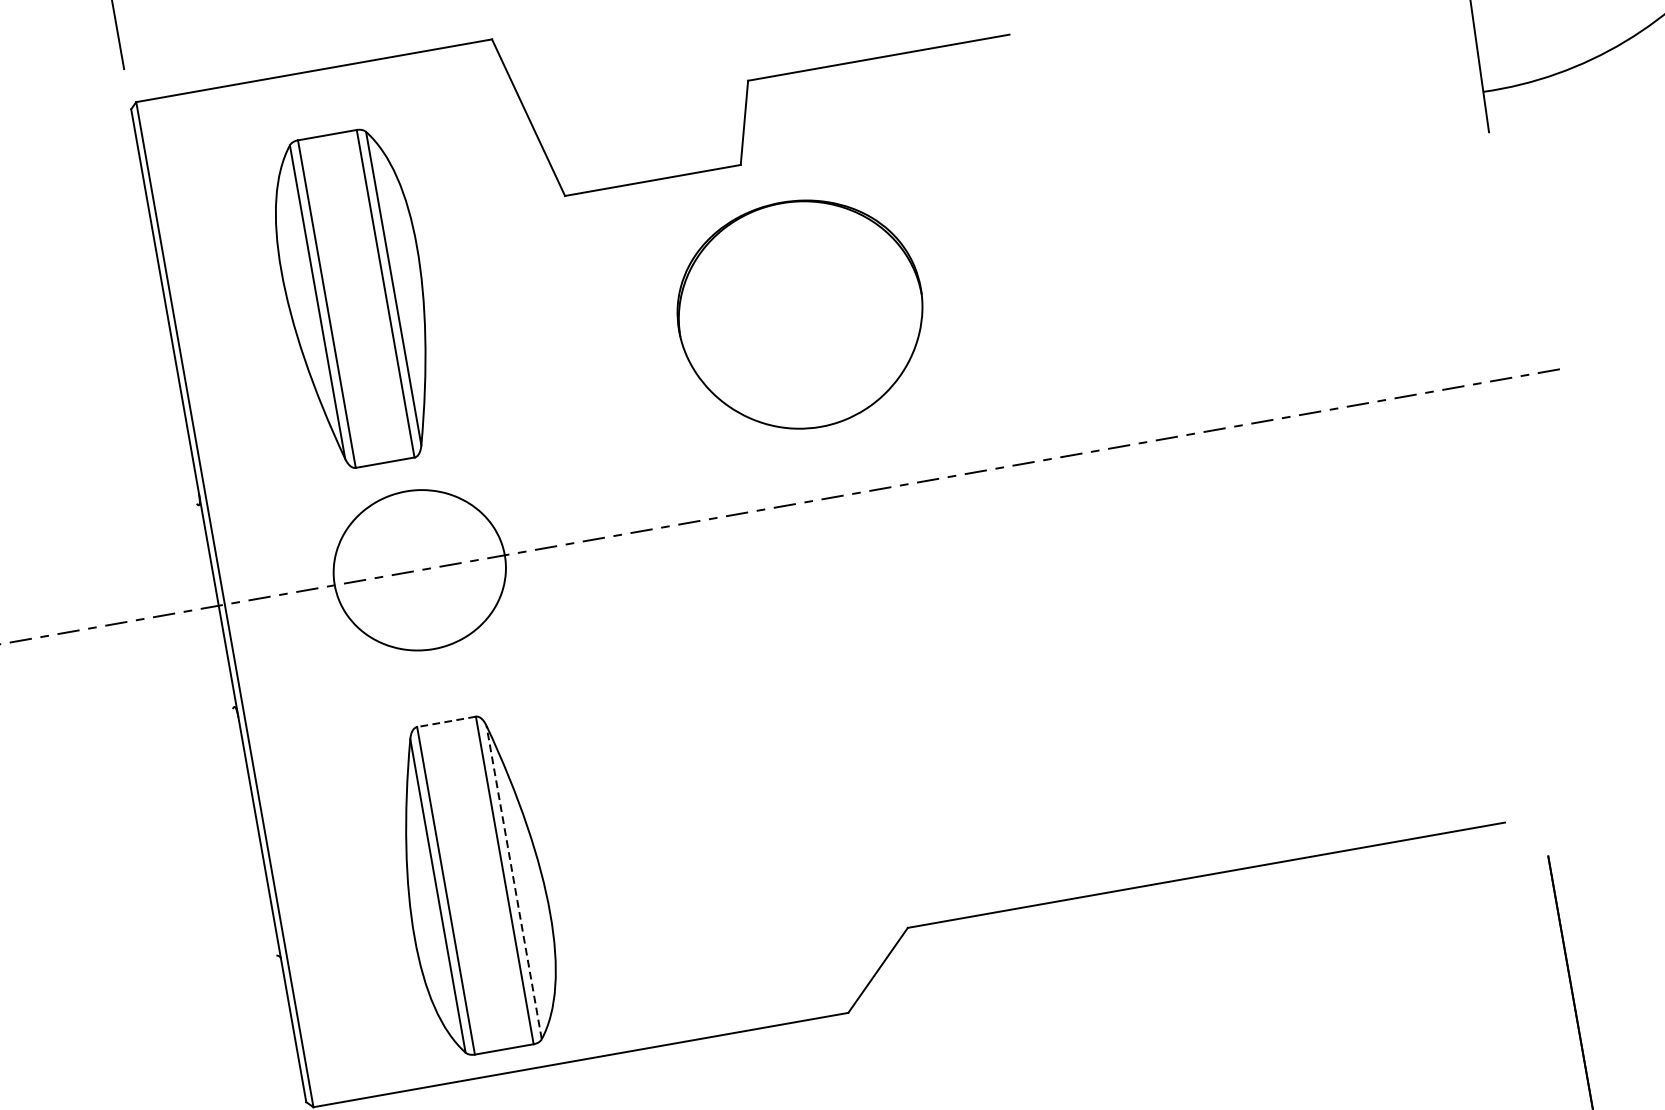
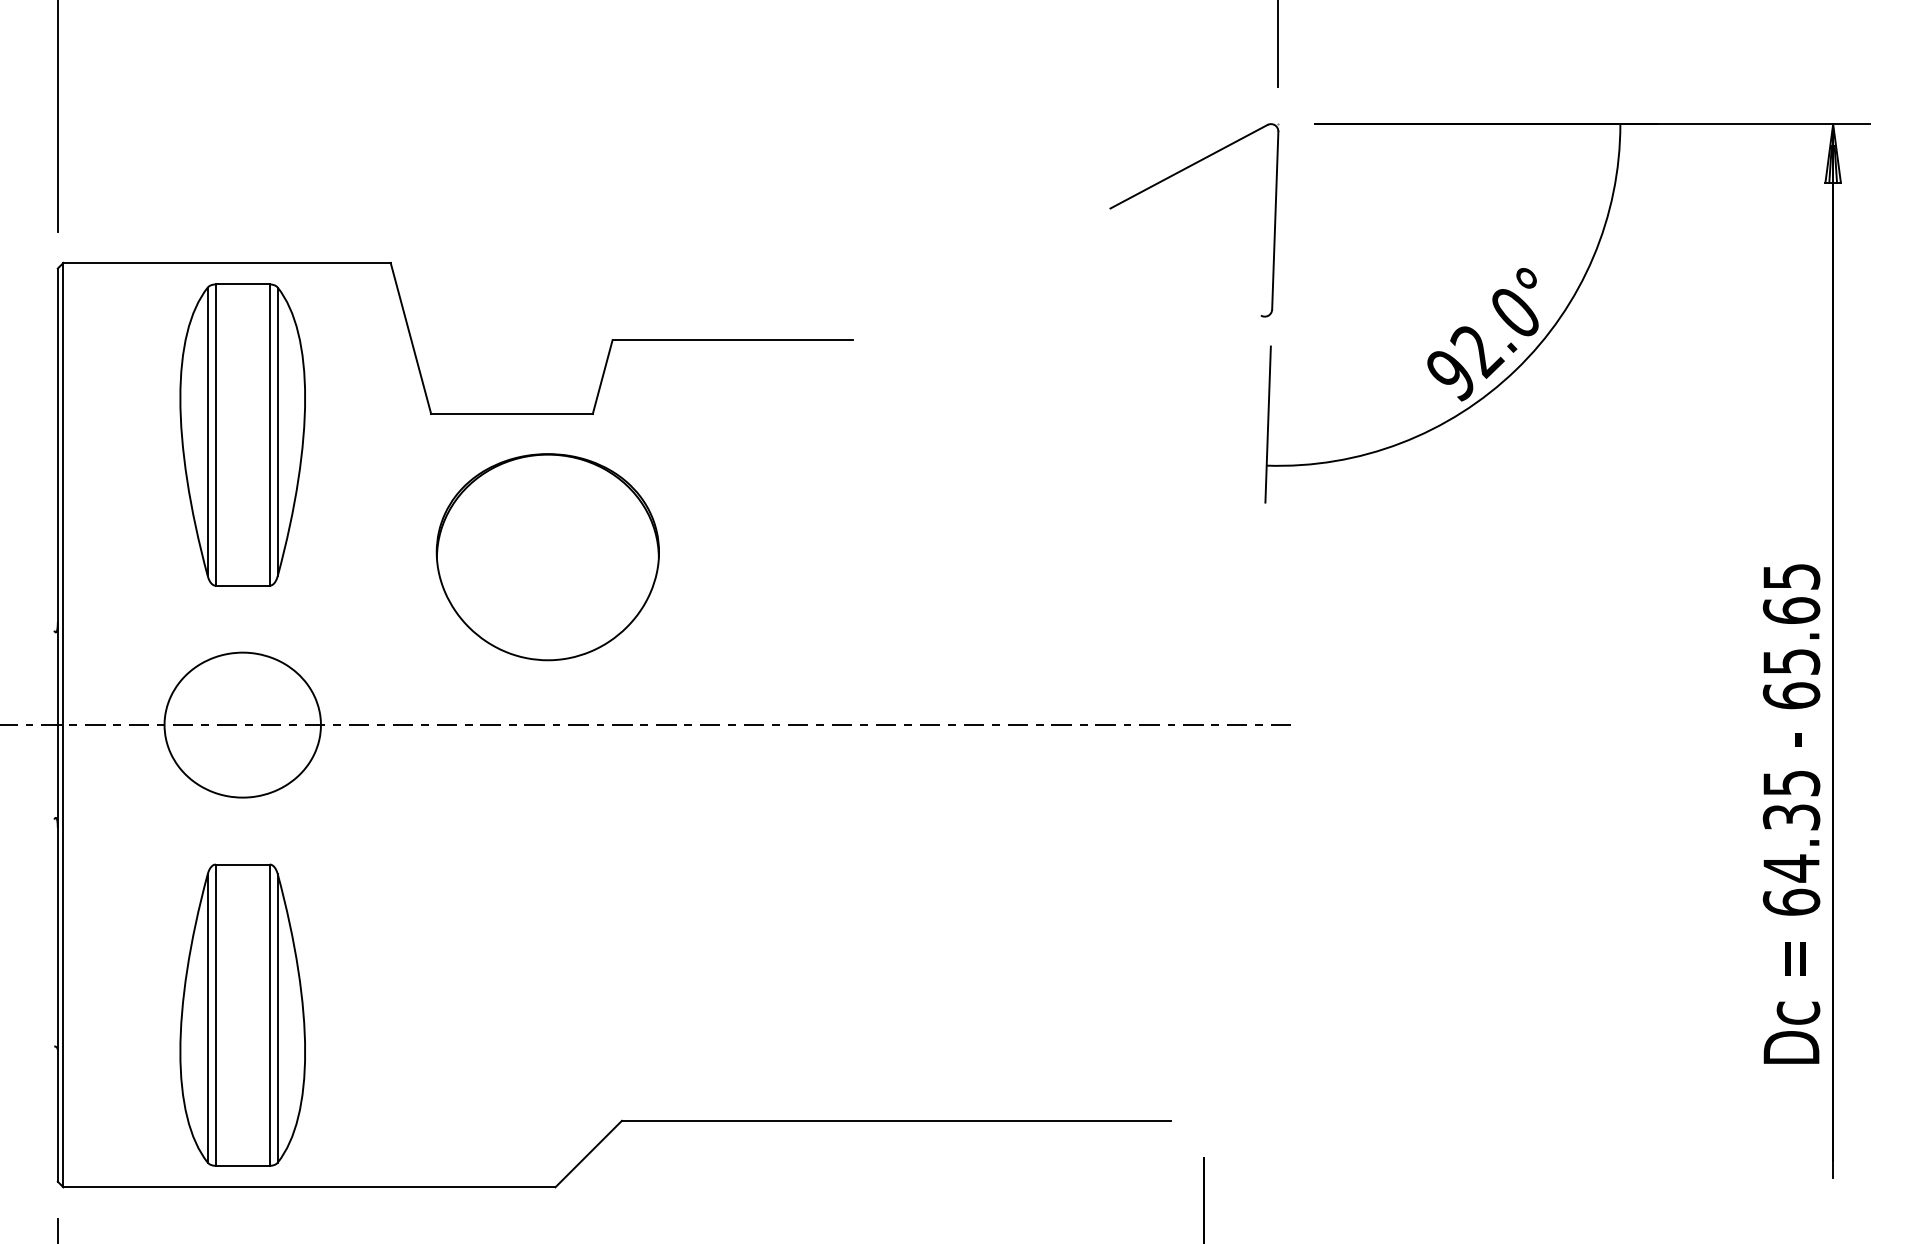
part: (355, 298) -> (242, 434), moved
part: (800, 315) -> (547, 557), moved
line: (446, 721) -> (242, 864), dashed -> solid
line: (513, 881) -> (277, 1017), dashed -> solid

